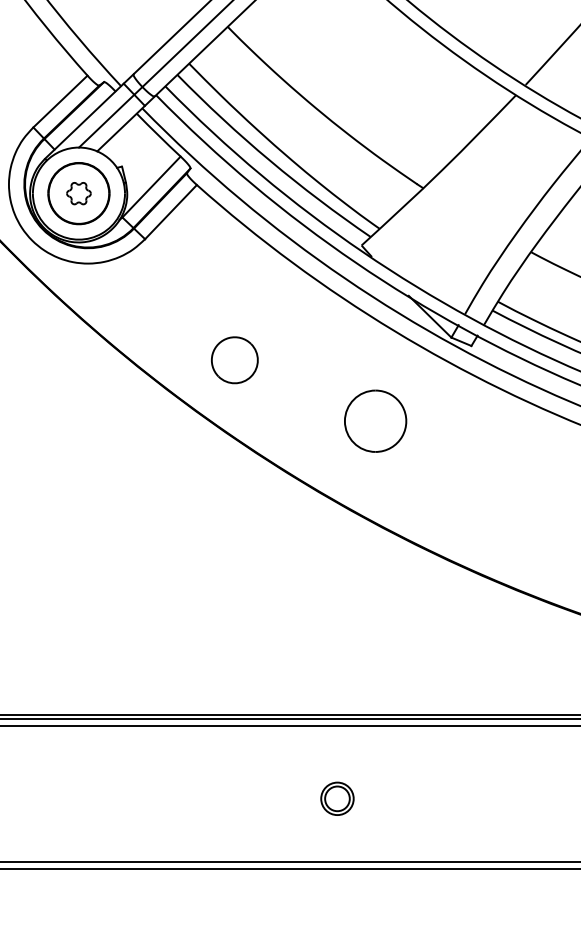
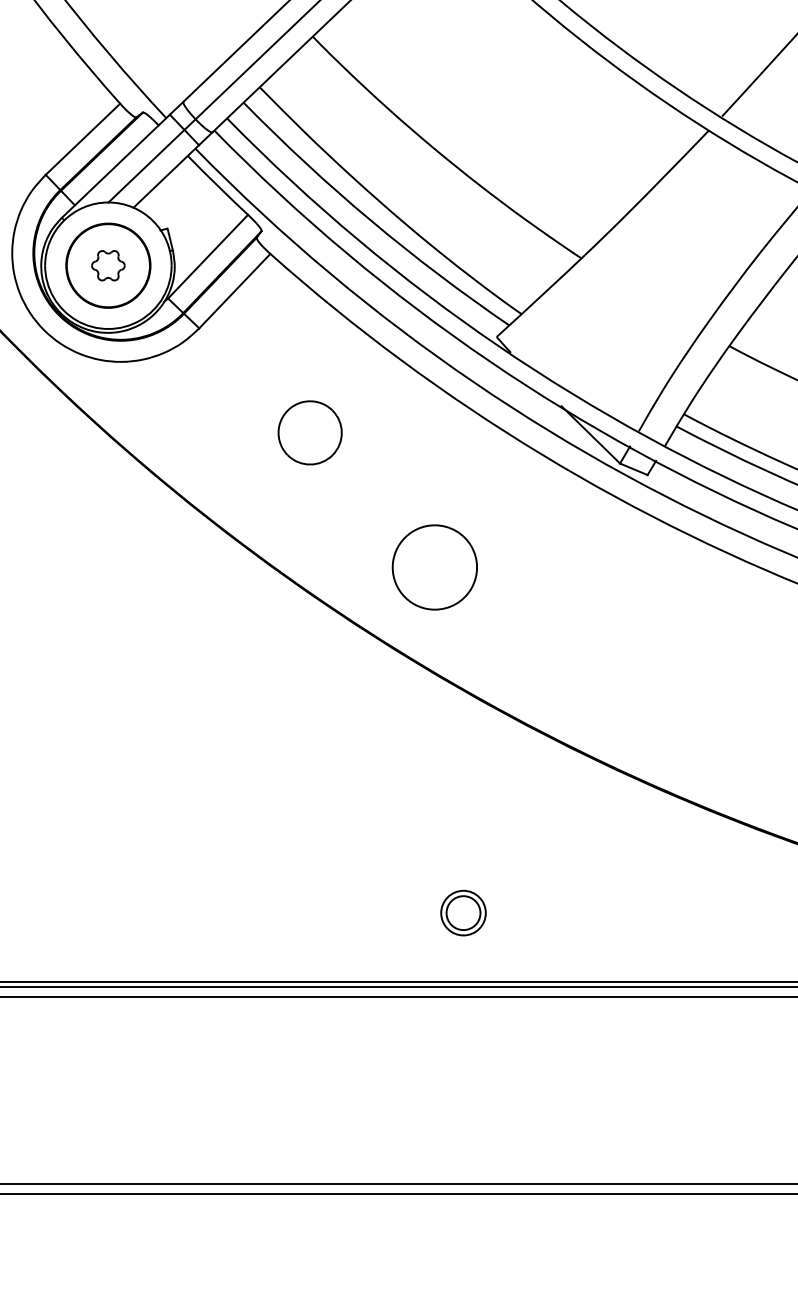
part: (234, 360) -> (309, 433), moved
part: (375, 420) -> (434, 566), moved
part: (337, 798) -> (463, 912), moved

